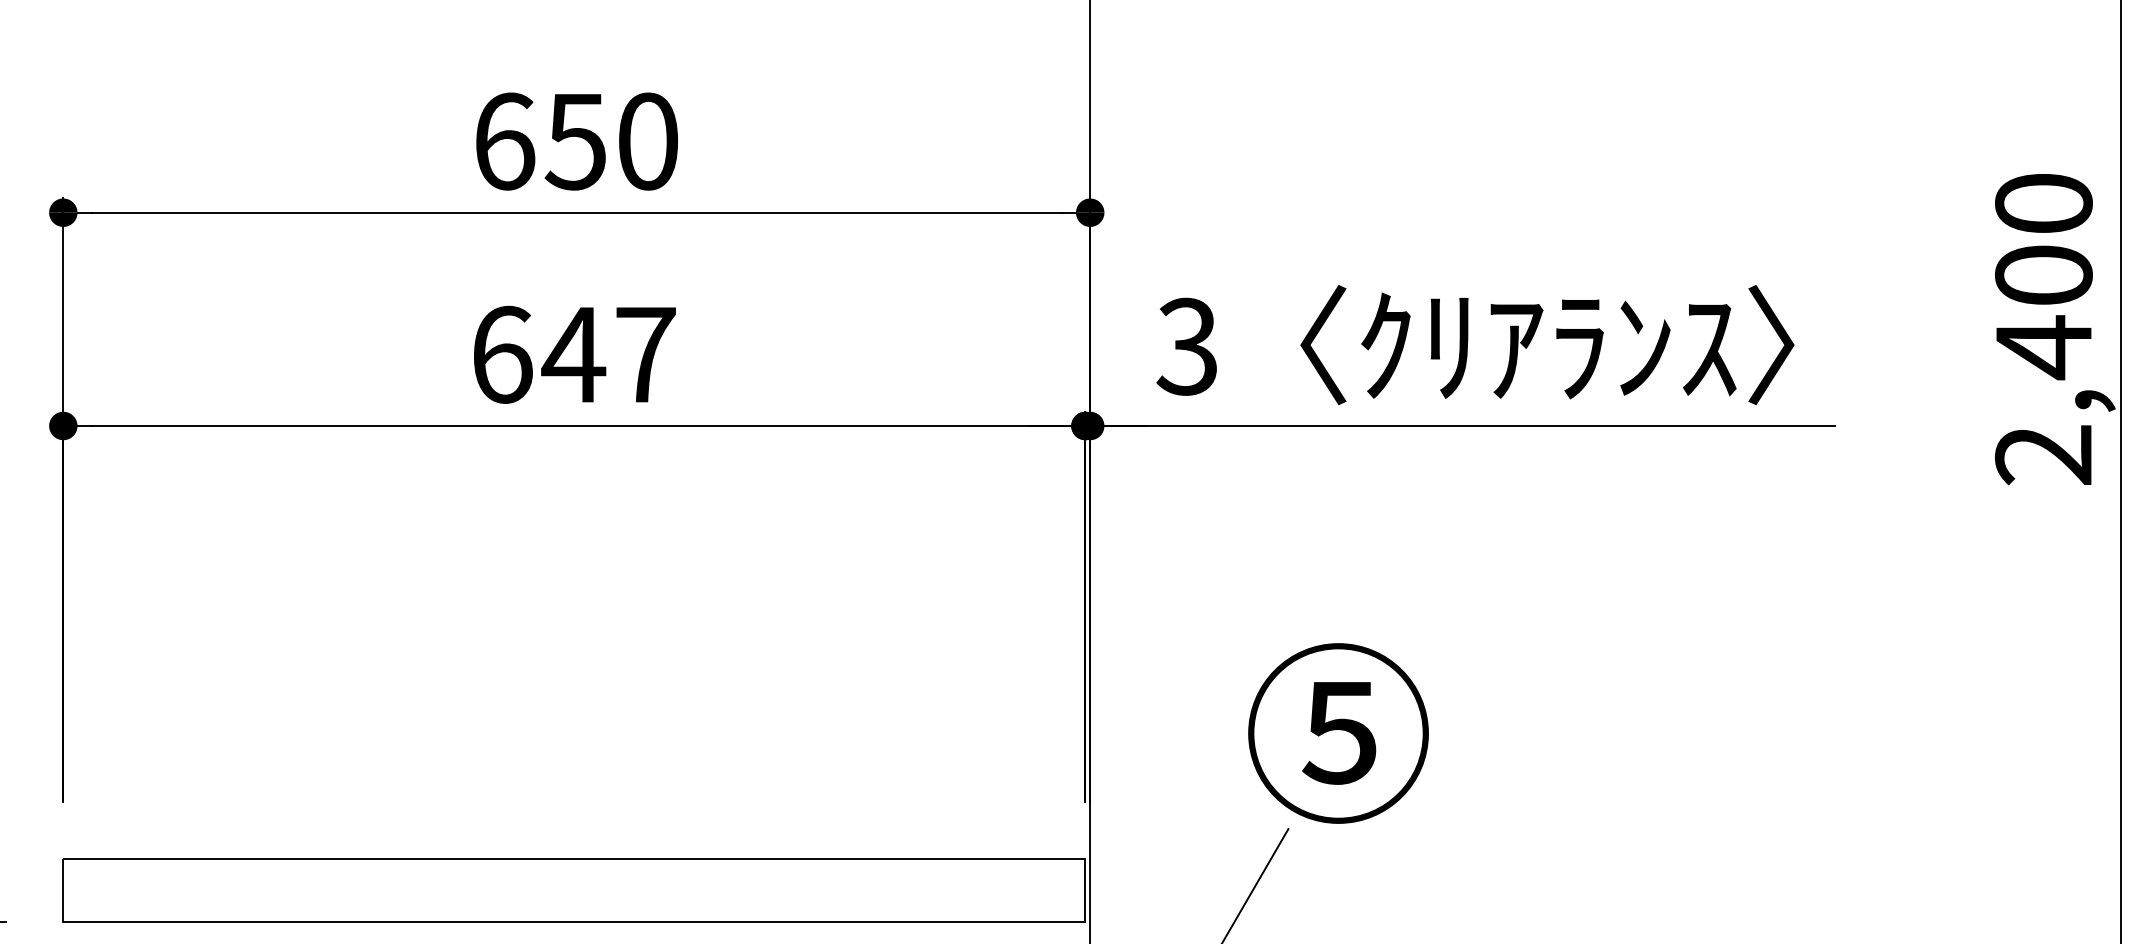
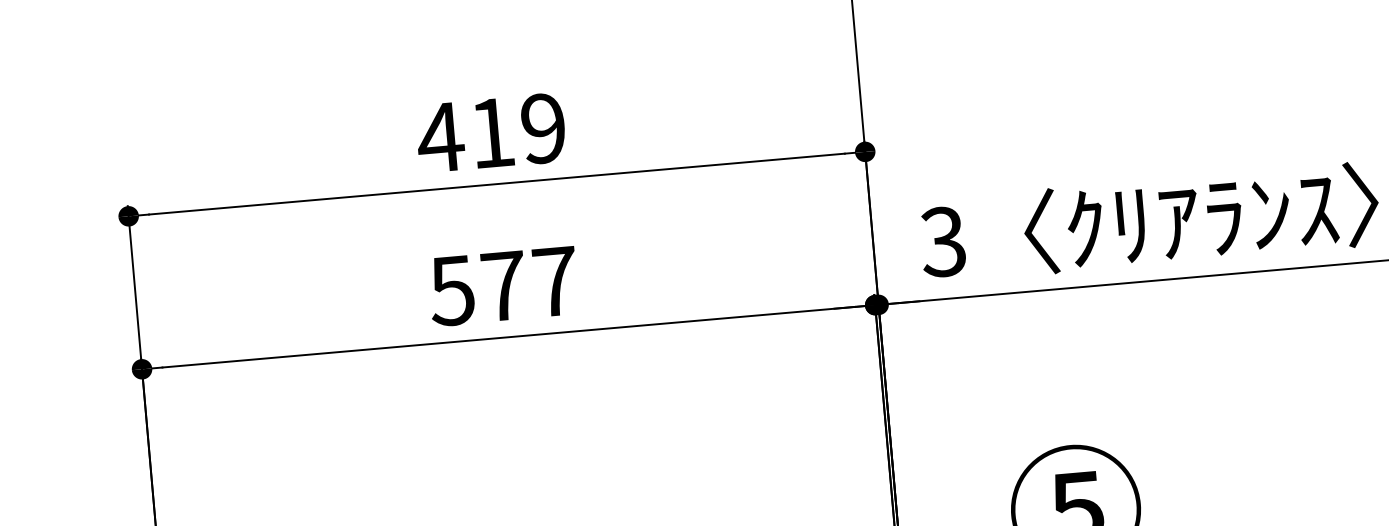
text: (574, 141) -> (490, 133), 650 -> 419
text: (538, 354) -> (478, 288), 647 -> 577

